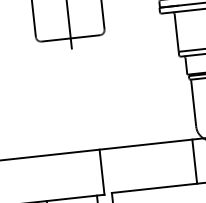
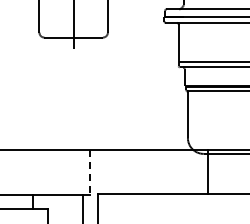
line: (194, 161) -> (182, 172), removed
line: (102, 171) -> (90, 172), solid -> dashed

